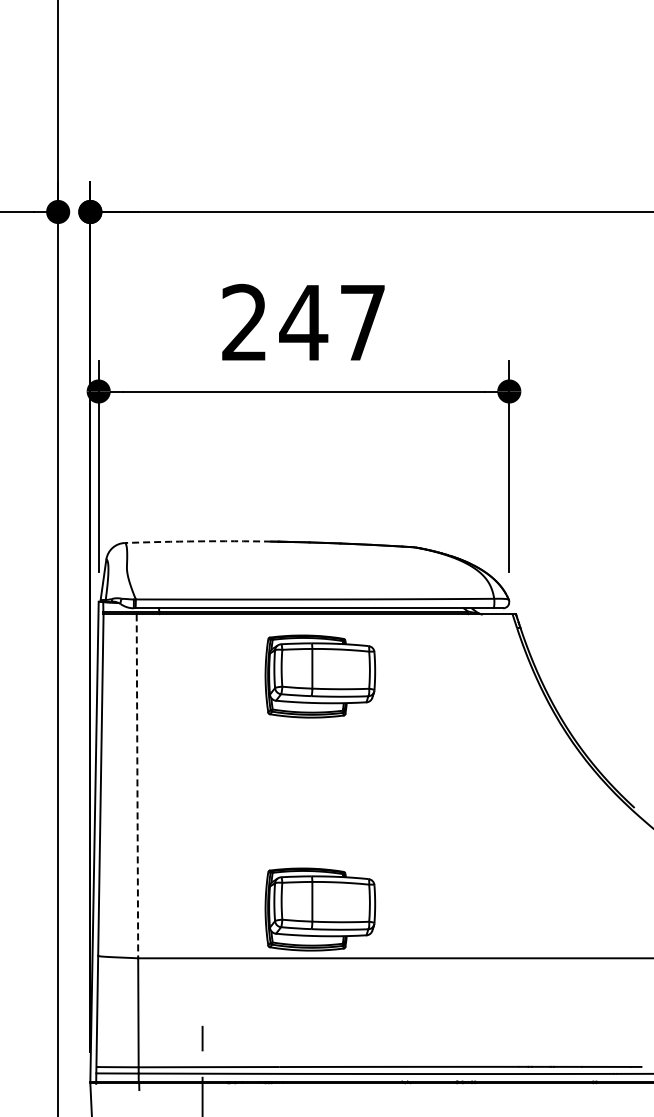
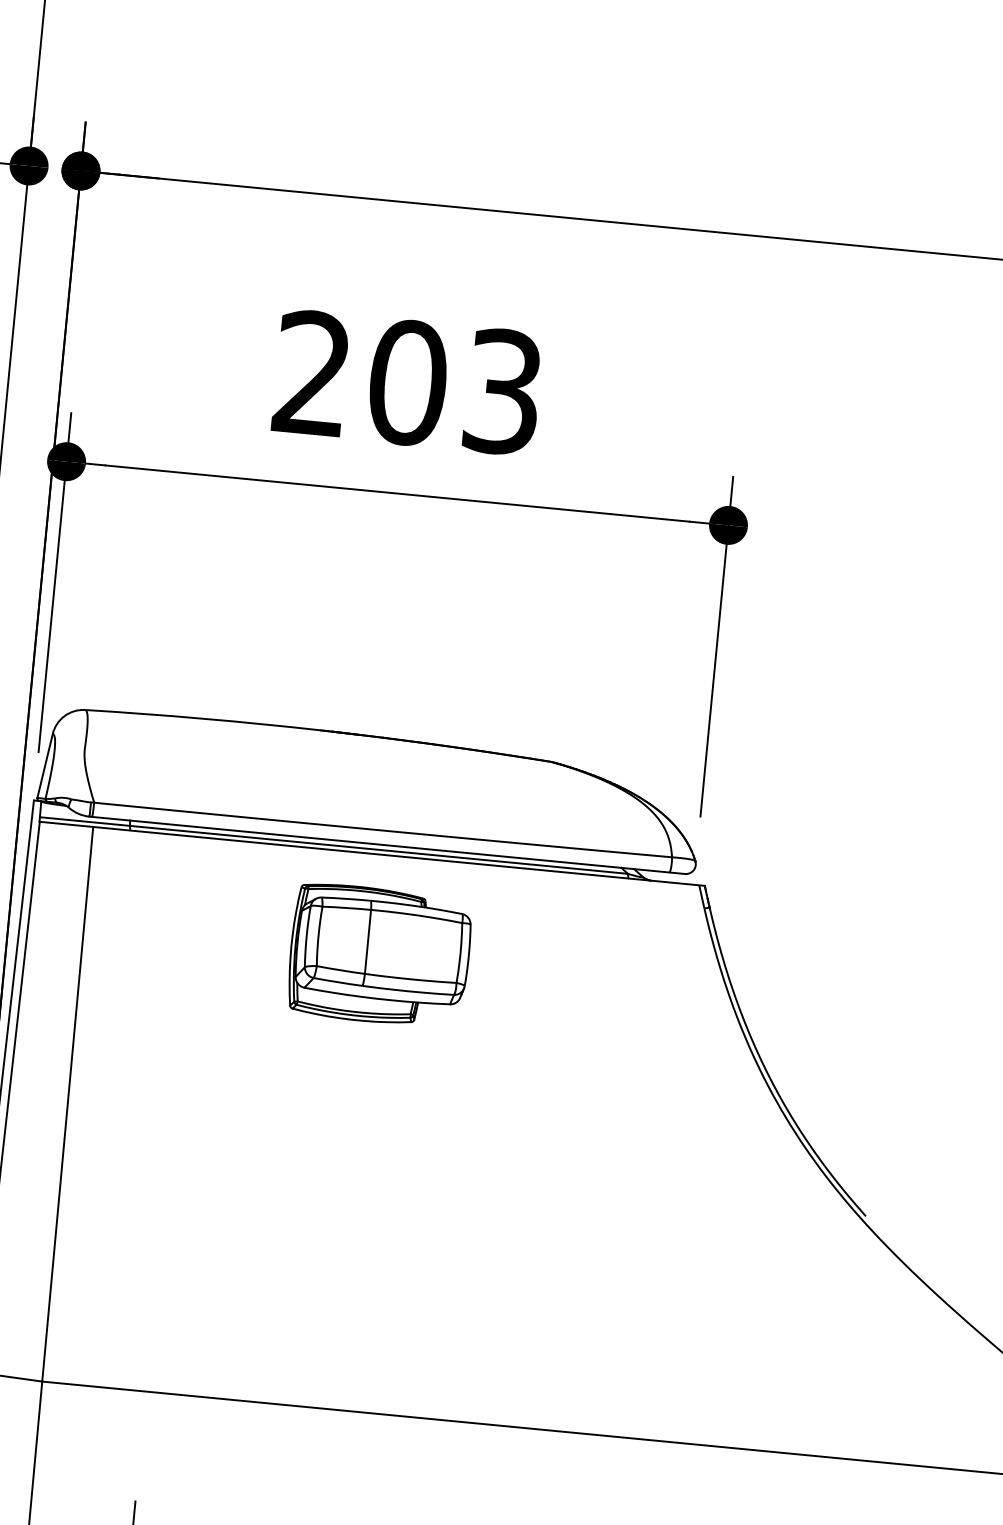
text: (332, 322) -> (454, 386), 247 -> 203
arc: (197, 541) -> (202, 718), dashed -> solid
line: (137, 786) -> (67, 1104), dashed -> solid
part: (320, 909) -> (343, 1331), removed

